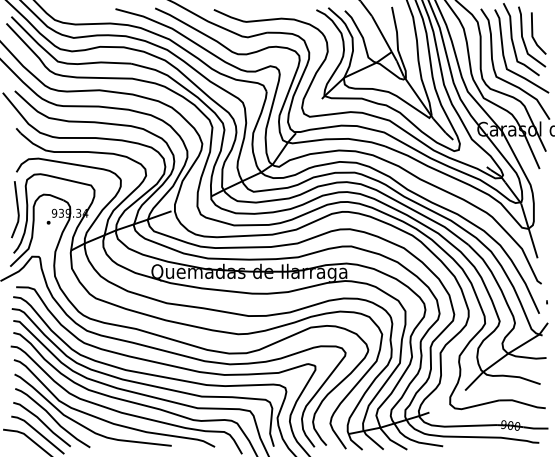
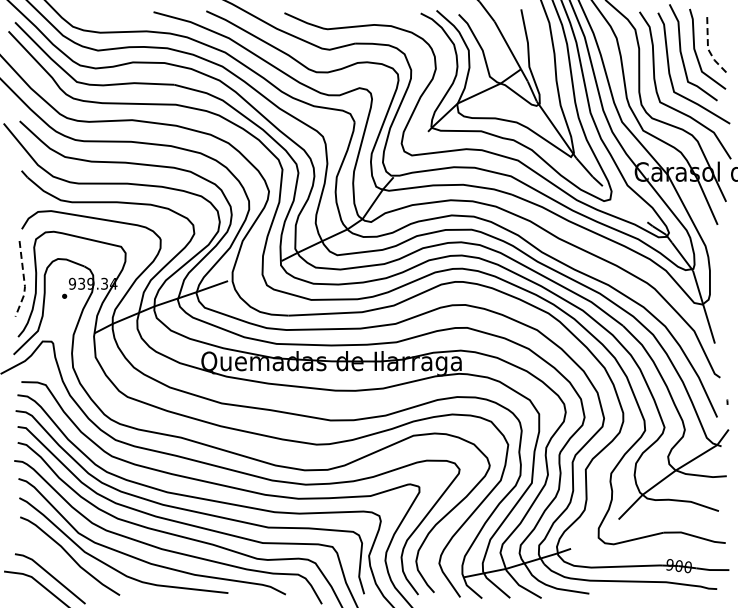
line: (532, 36) -> (708, 48), solid -> dashed
line: (18, 211) -> (24, 281), solid -> dashed
line: (42, 423) -> (56, 563), removed

